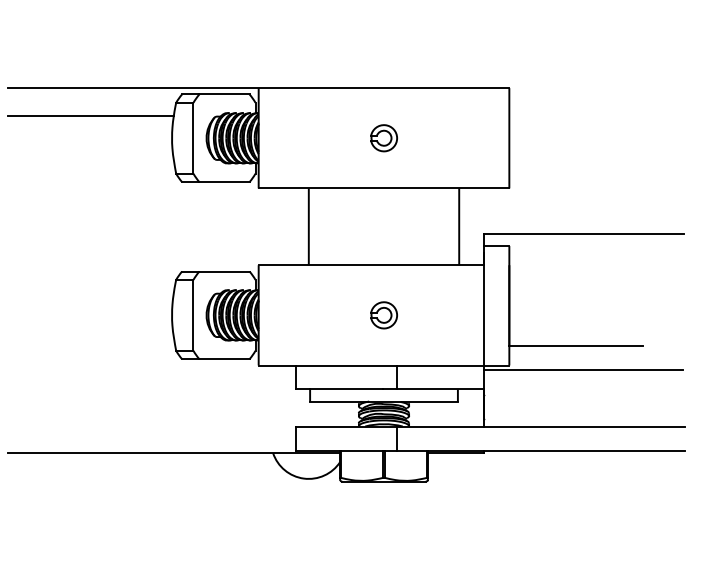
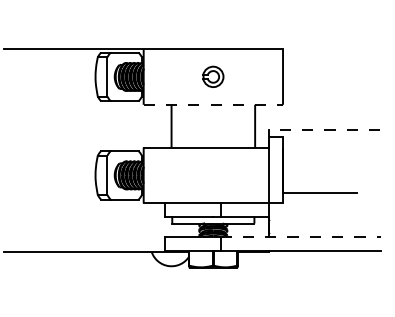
line: (91, 115) -> (50, 64), removed
part: (384, 137) -> (213, 76), size x1.4
line: (384, 187) -> (213, 104), solid -> dashed
line: (583, 232) -> (324, 129), solid -> dashed
part: (384, 315) -> (213, 175), removed
line: (583, 369) -> (324, 205), removed
line: (540, 427) -> (300, 237), solid -> dashed

